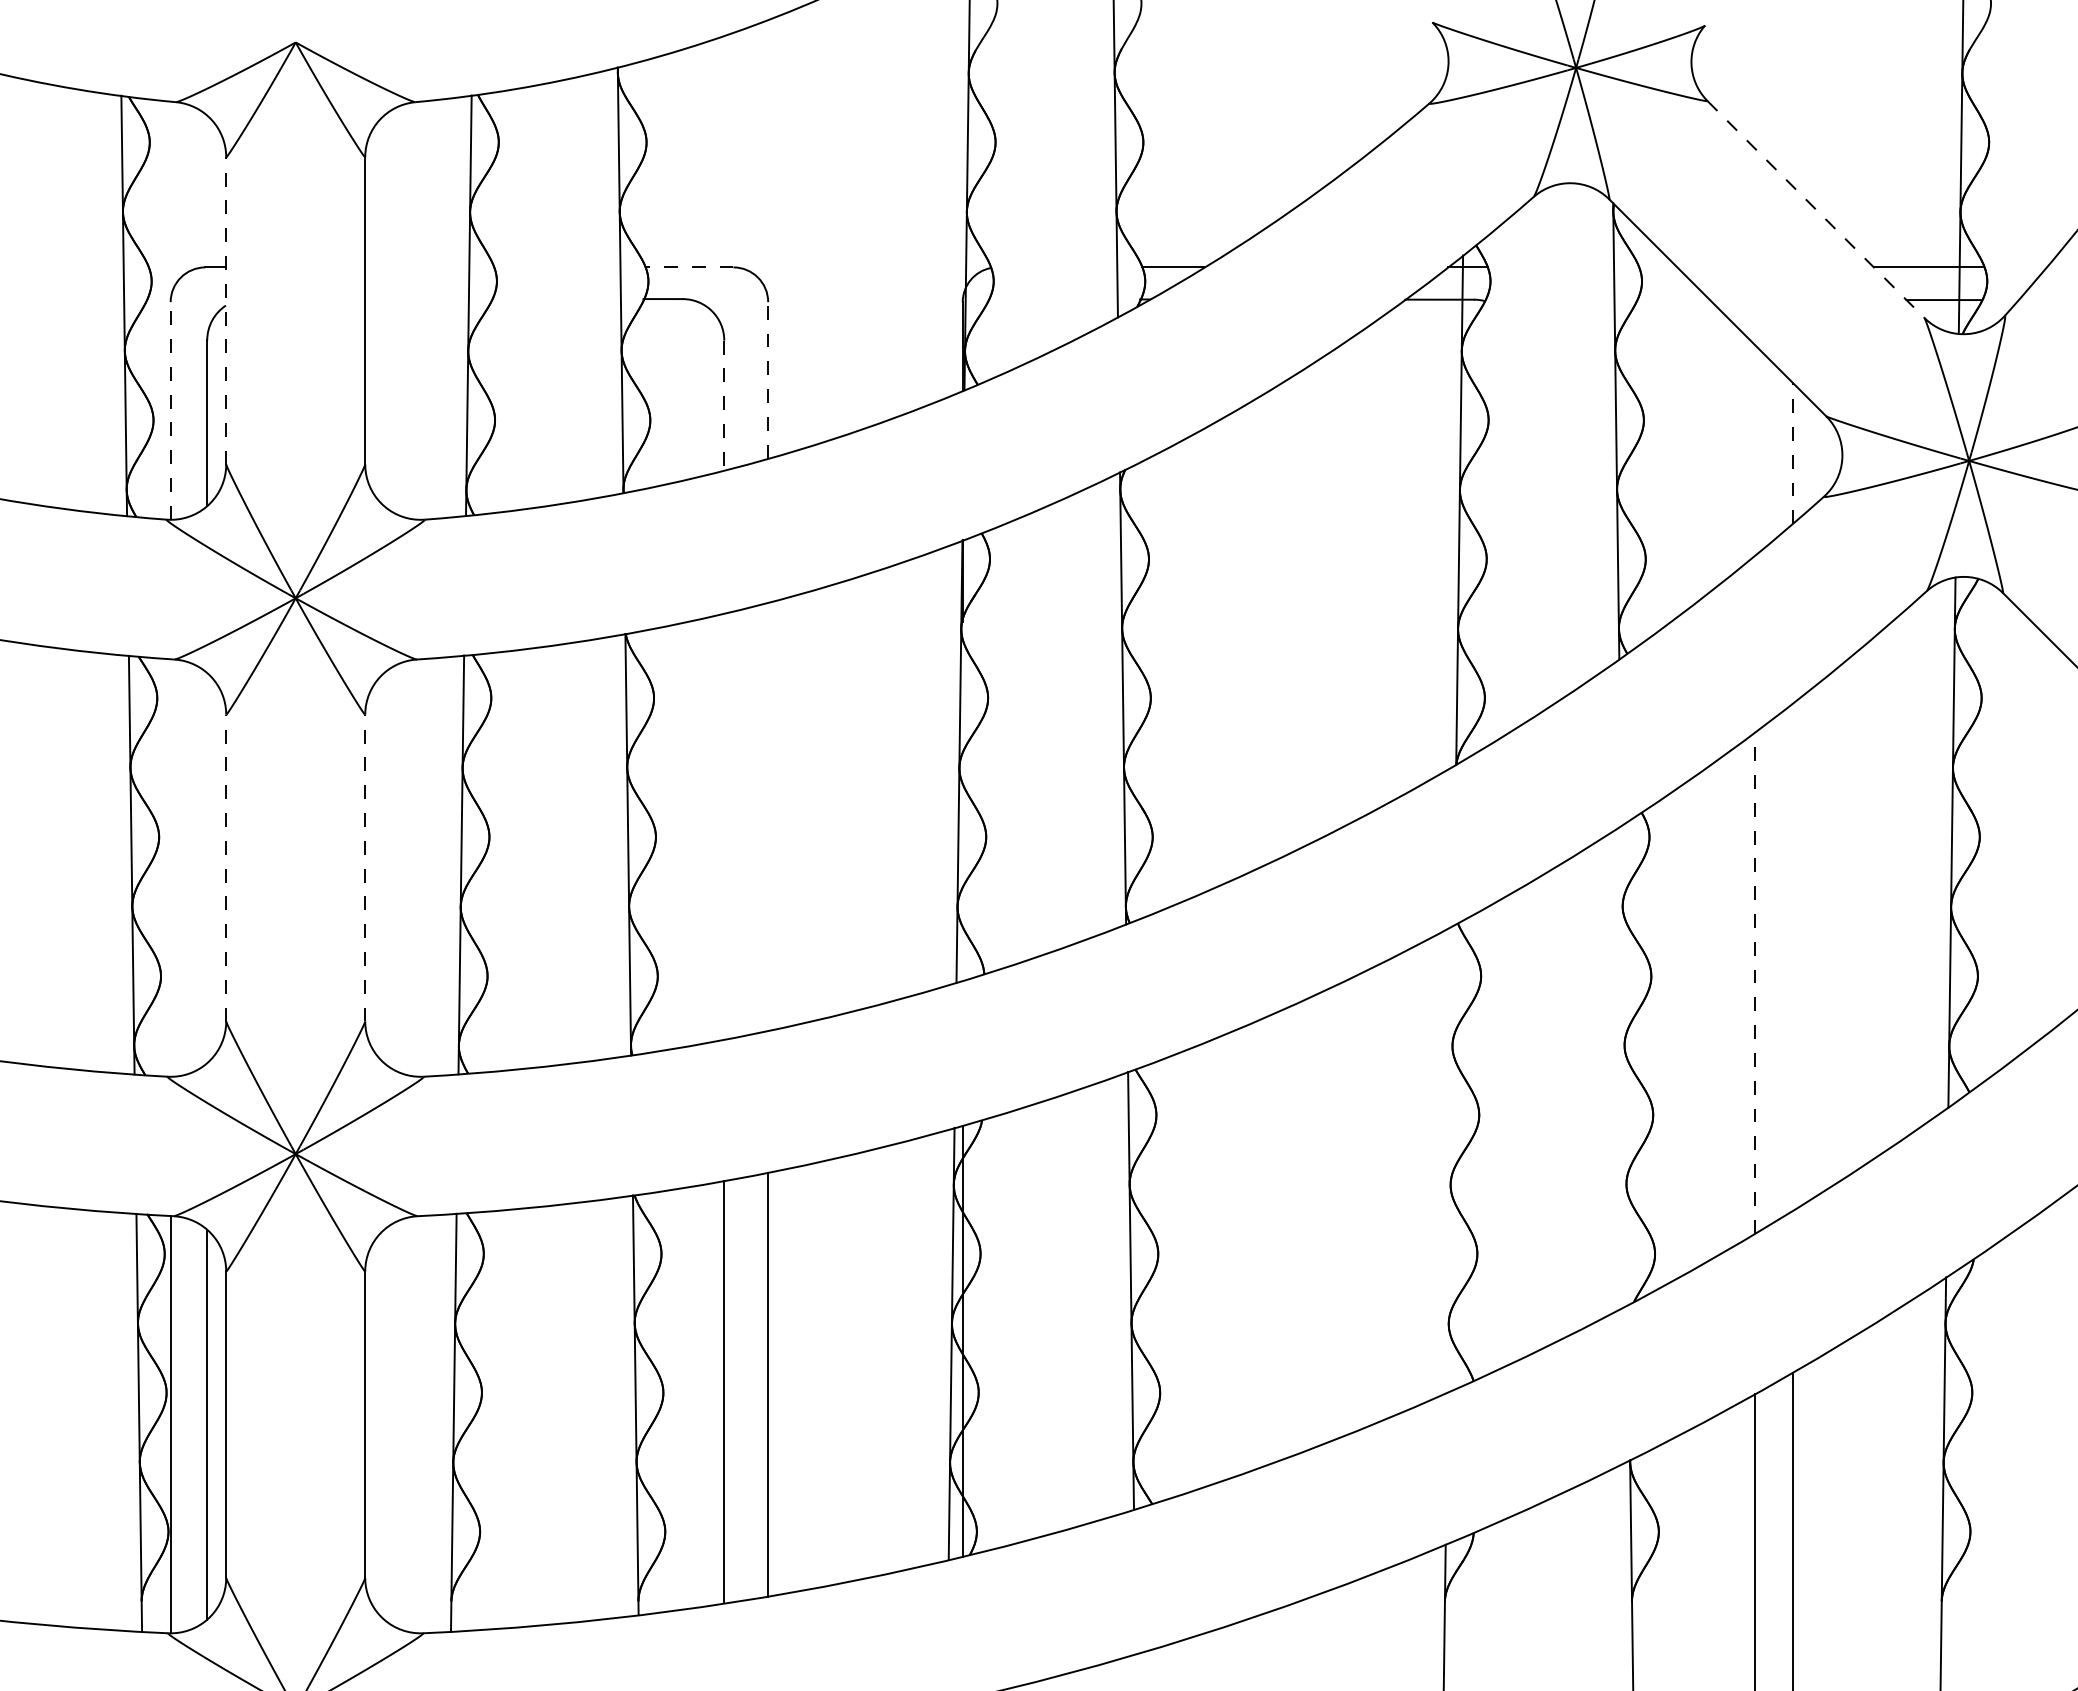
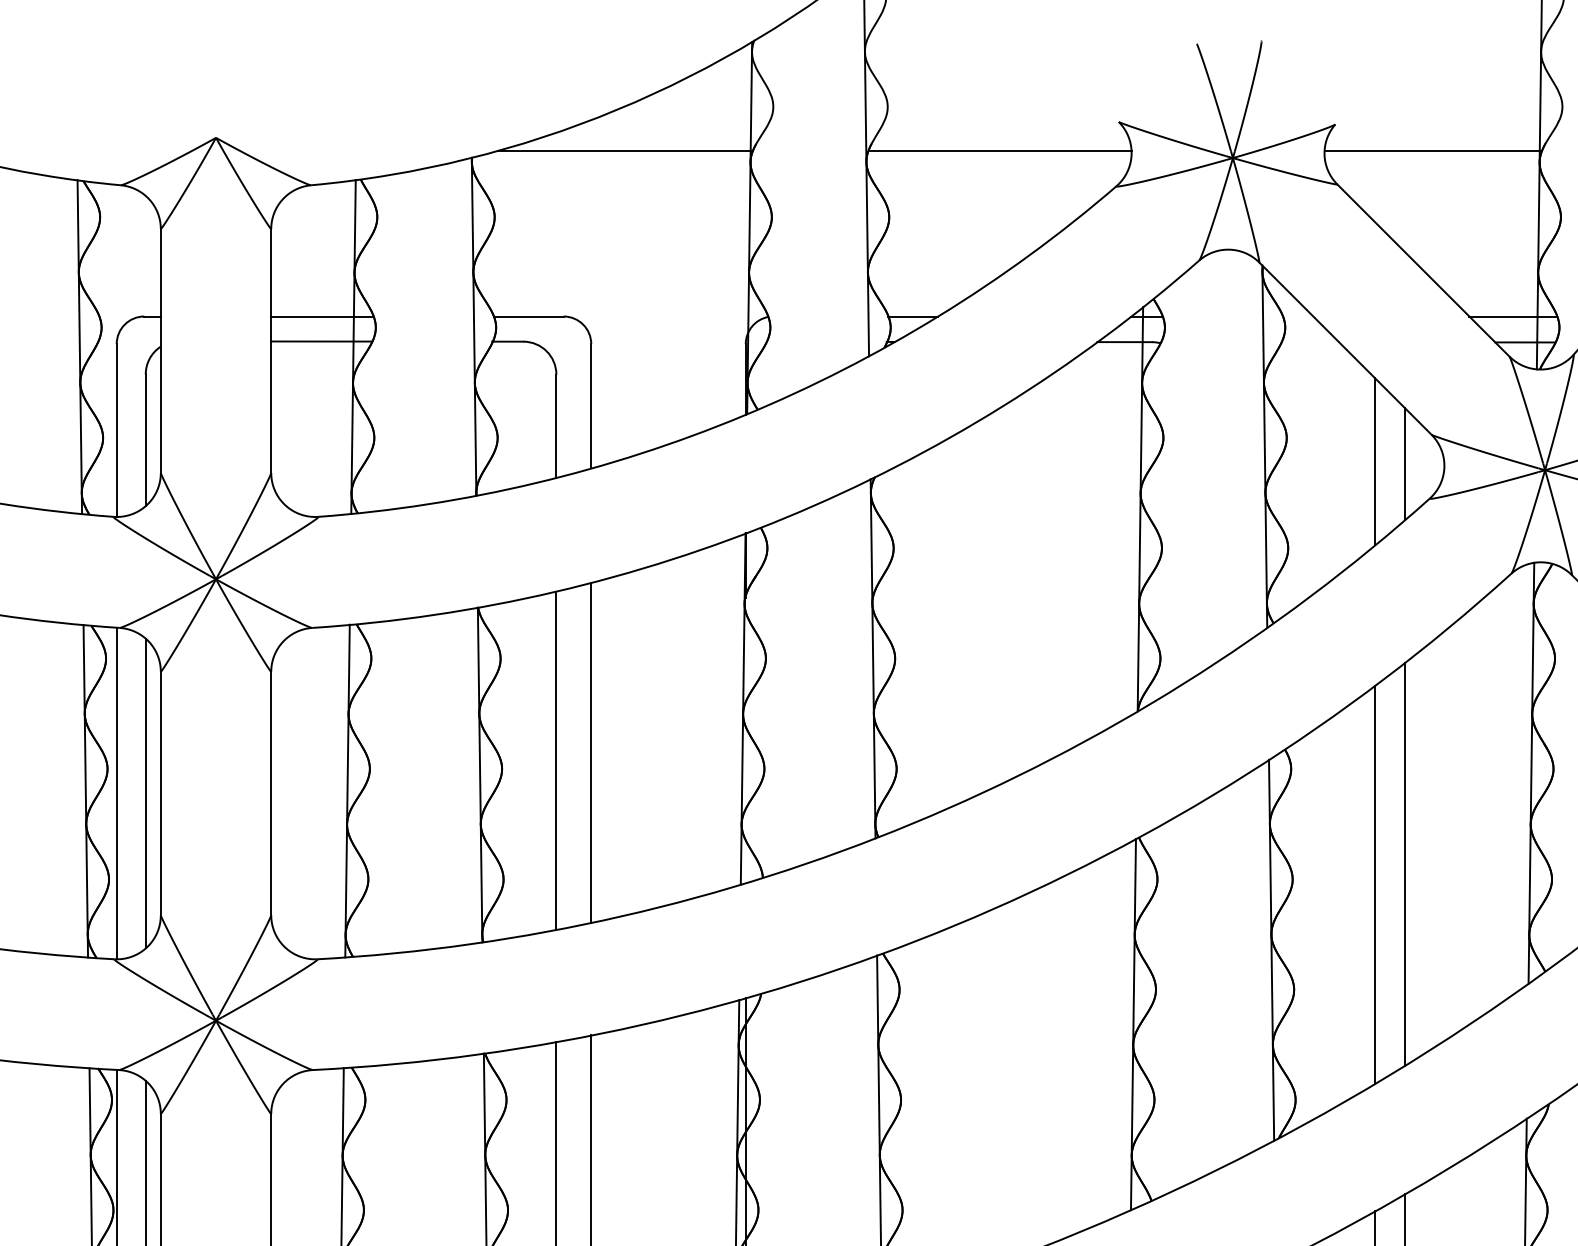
line: (811, 58) -> (625, 150), added
line: (1282, 58) -> (999, 150), added
line: (1828, 58) -> (1433, 150), added
line: (1816, 209) -> (1423, 270), dashed -> solid
line: (429, 267) -> (322, 316), added
line: (689, 267) -> (528, 316), dashed -> solid
line: (428, 298) -> (321, 341), added
line: (226, 310) -> (161, 350), dashed -> solid
line: (768, 379) -> (591, 405), dashed -> solid
line: (724, 405) -> (556, 426), dashed -> solid
line: (170, 410) -> (116, 430), dashed -> solid
line: (1754, 449) -> (1374, 461), added
line: (1792, 453) -> (1404, 464), dashed -> solid
line: (768, 816) -> (591, 752), added
line: (724, 826) -> (556, 760), added
line: (170, 867) -> (116, 793), added
line: (226, 867) -> (161, 793), dashed -> solid
line: (365, 867) -> (271, 793), dashed -> solid
line: (207, 868) -> (145, 793), added
line: (1792, 957) -> (1404, 864), added
line: (1754, 983) -> (1374, 885), dashed -> solid
line: (1624, 1065) -> (1271, 950), added
line: (1450, 1158) -> (1133, 1024), added

